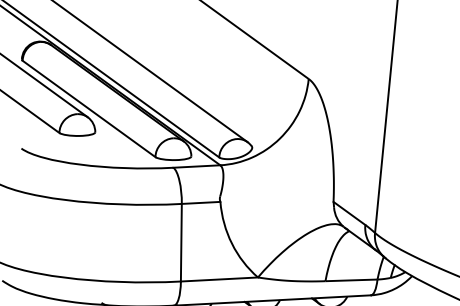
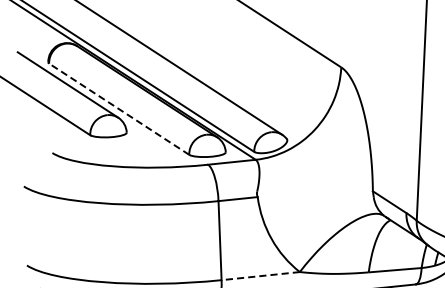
line: (88, 108) -> (118, 108), solid -> dashed
line: (219, 279) -> (260, 276), solid -> dashed

